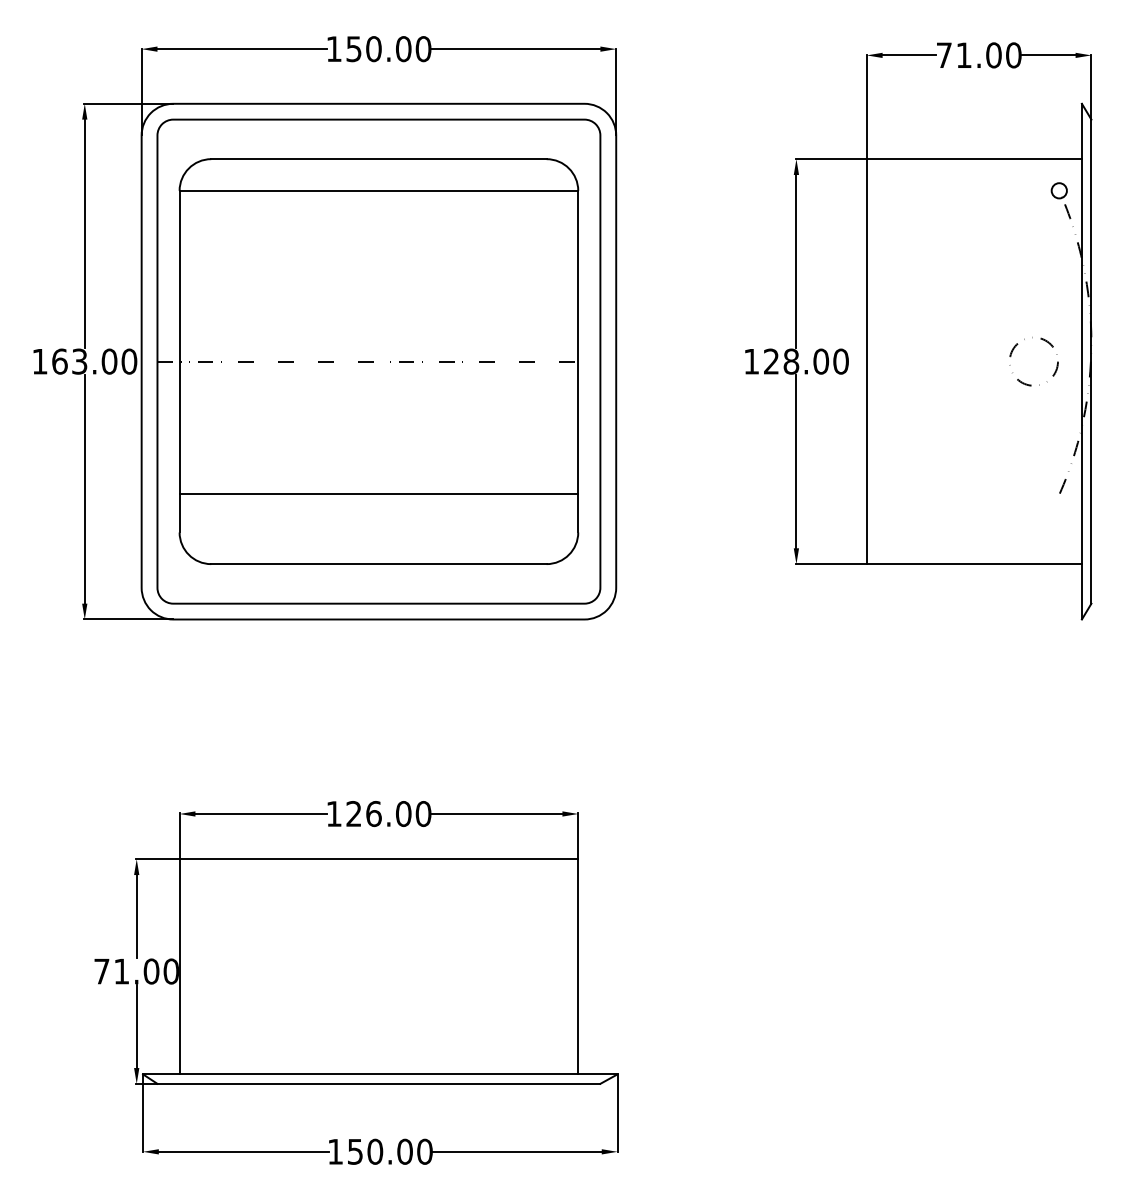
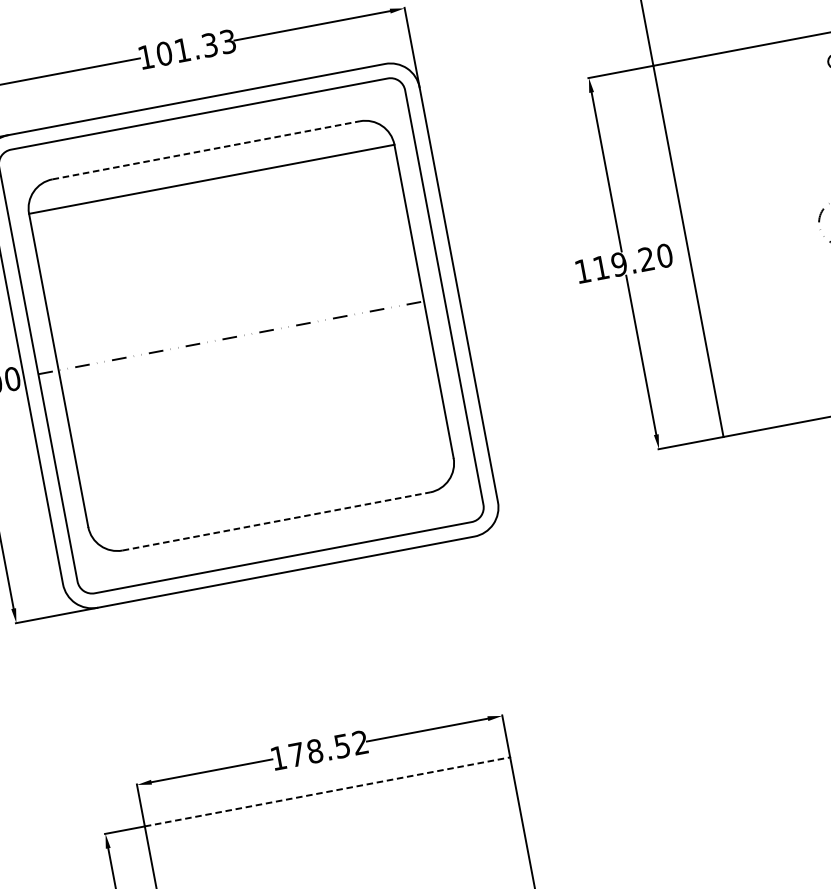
text: (388, 49) -> (196, 48), 150.00 -> 101.33
line: (378, 159) -> (205, 150), solid -> dashed
text: (796, 361) -> (624, 263), 128.00 -> 119.20
line: (378, 493) -> (263, 456), removed
line: (378, 564) -> (276, 521), solid -> dashed
text: (388, 814) -> (328, 749), 126.00 -> 178.52
line: (379, 859) -> (328, 792), solid -> dashed

